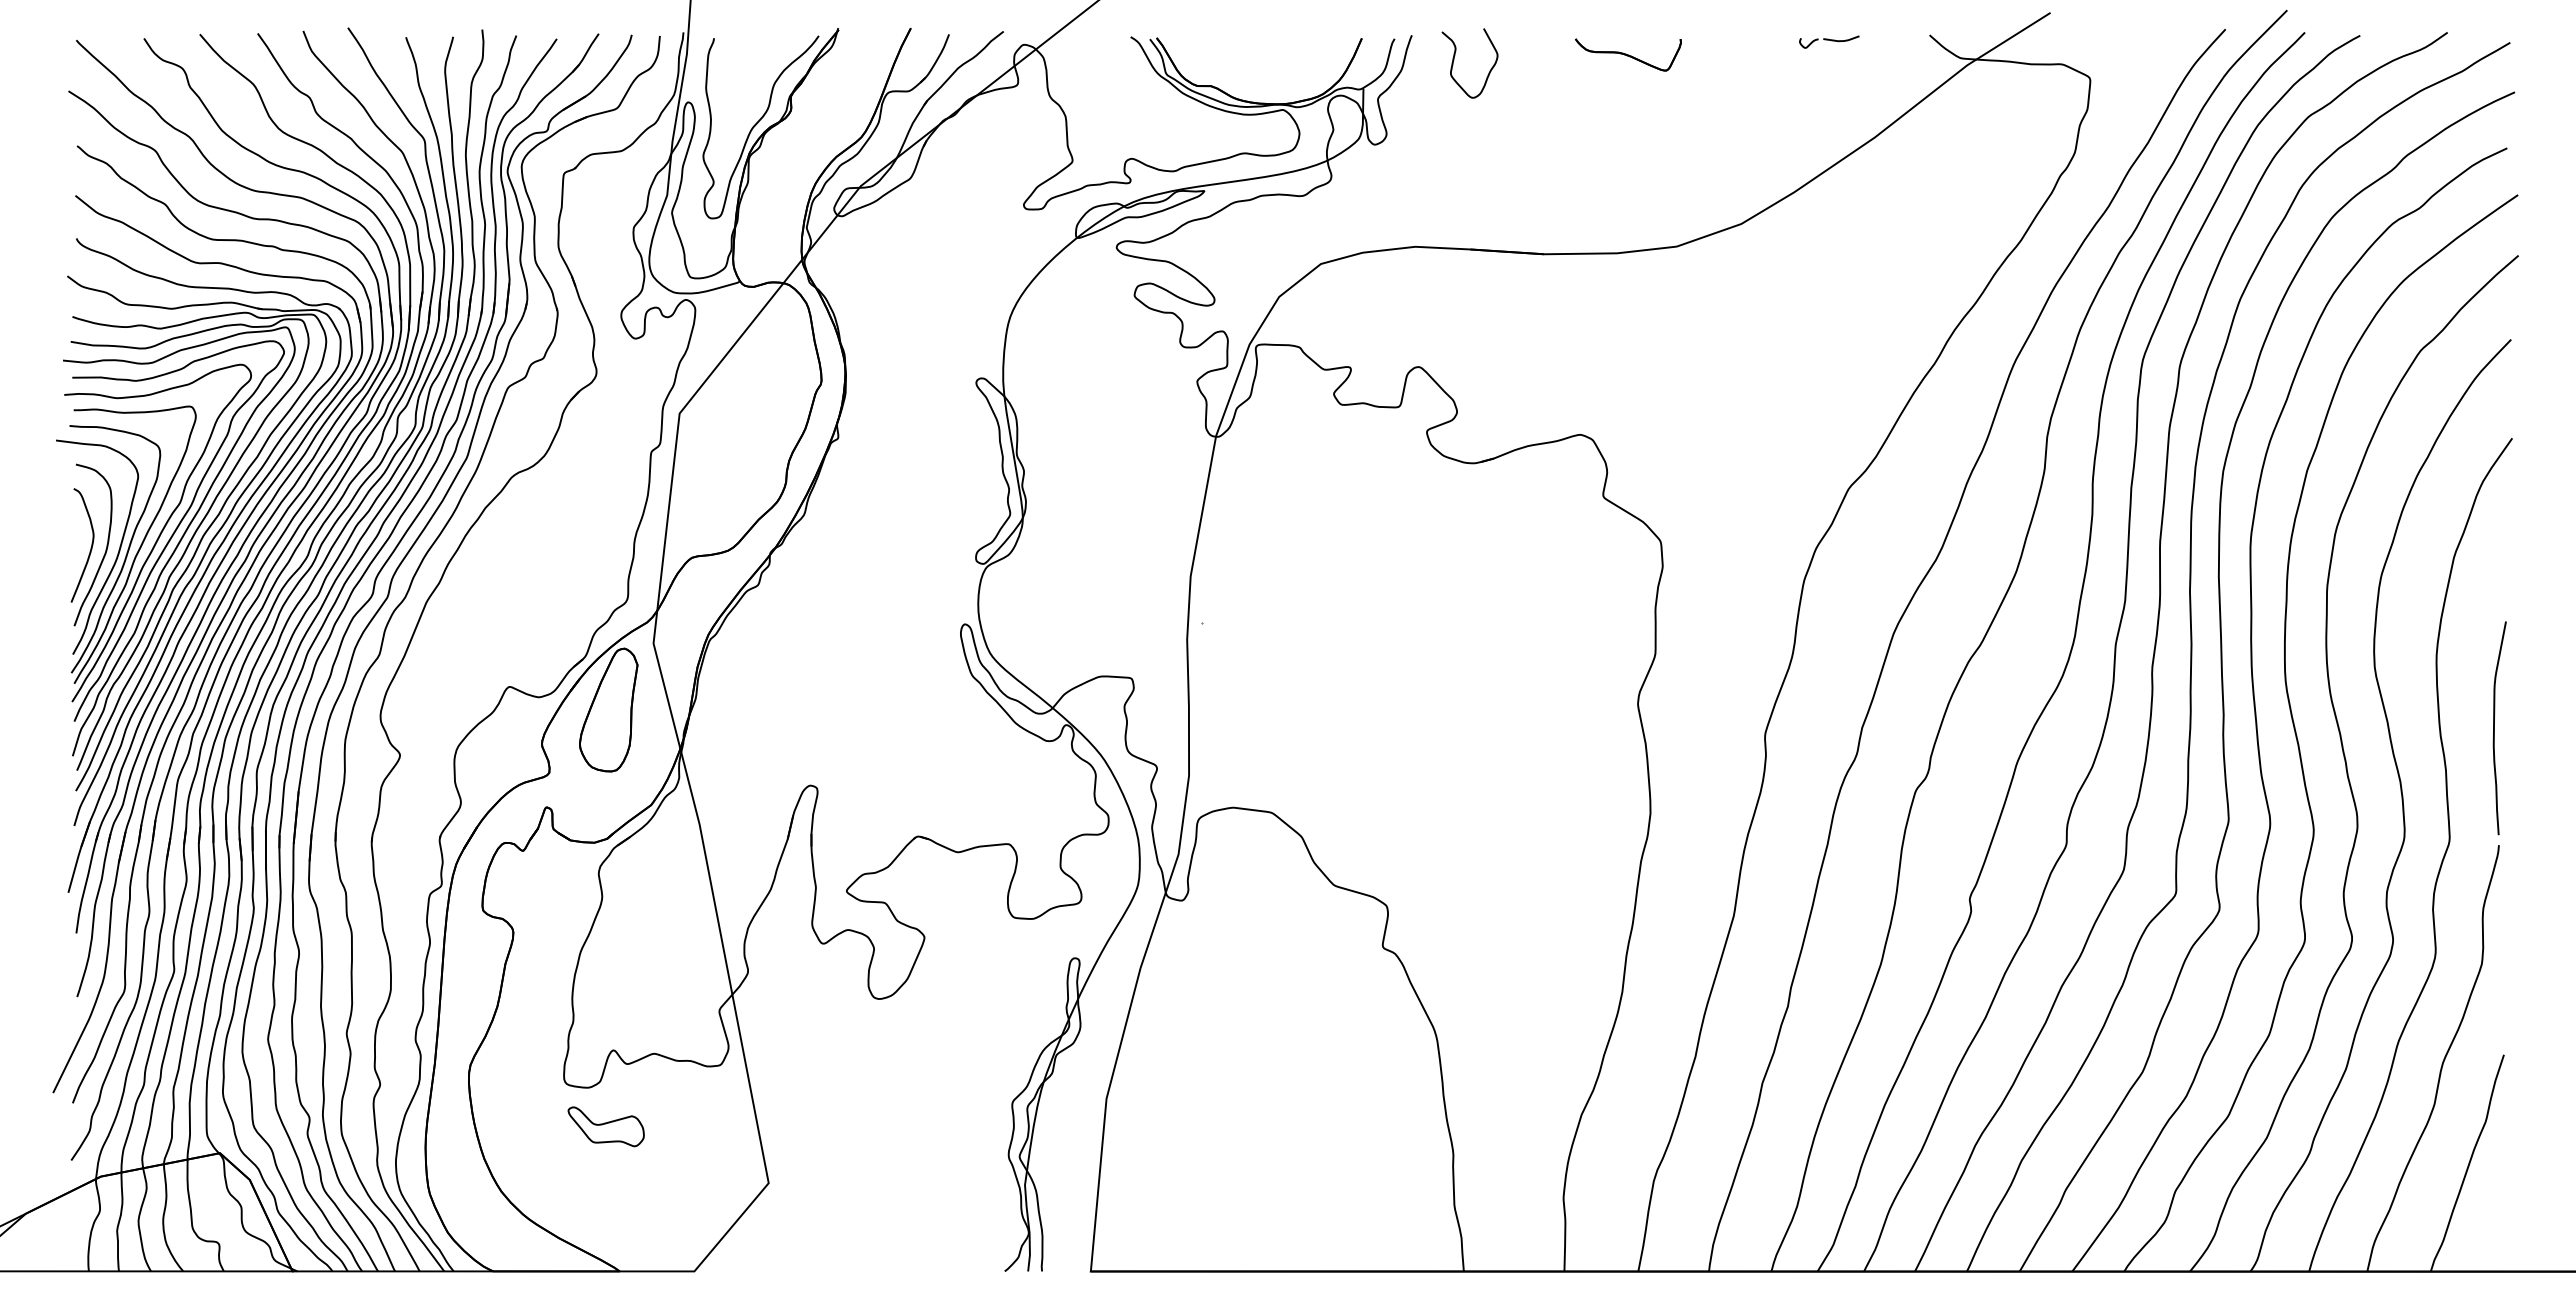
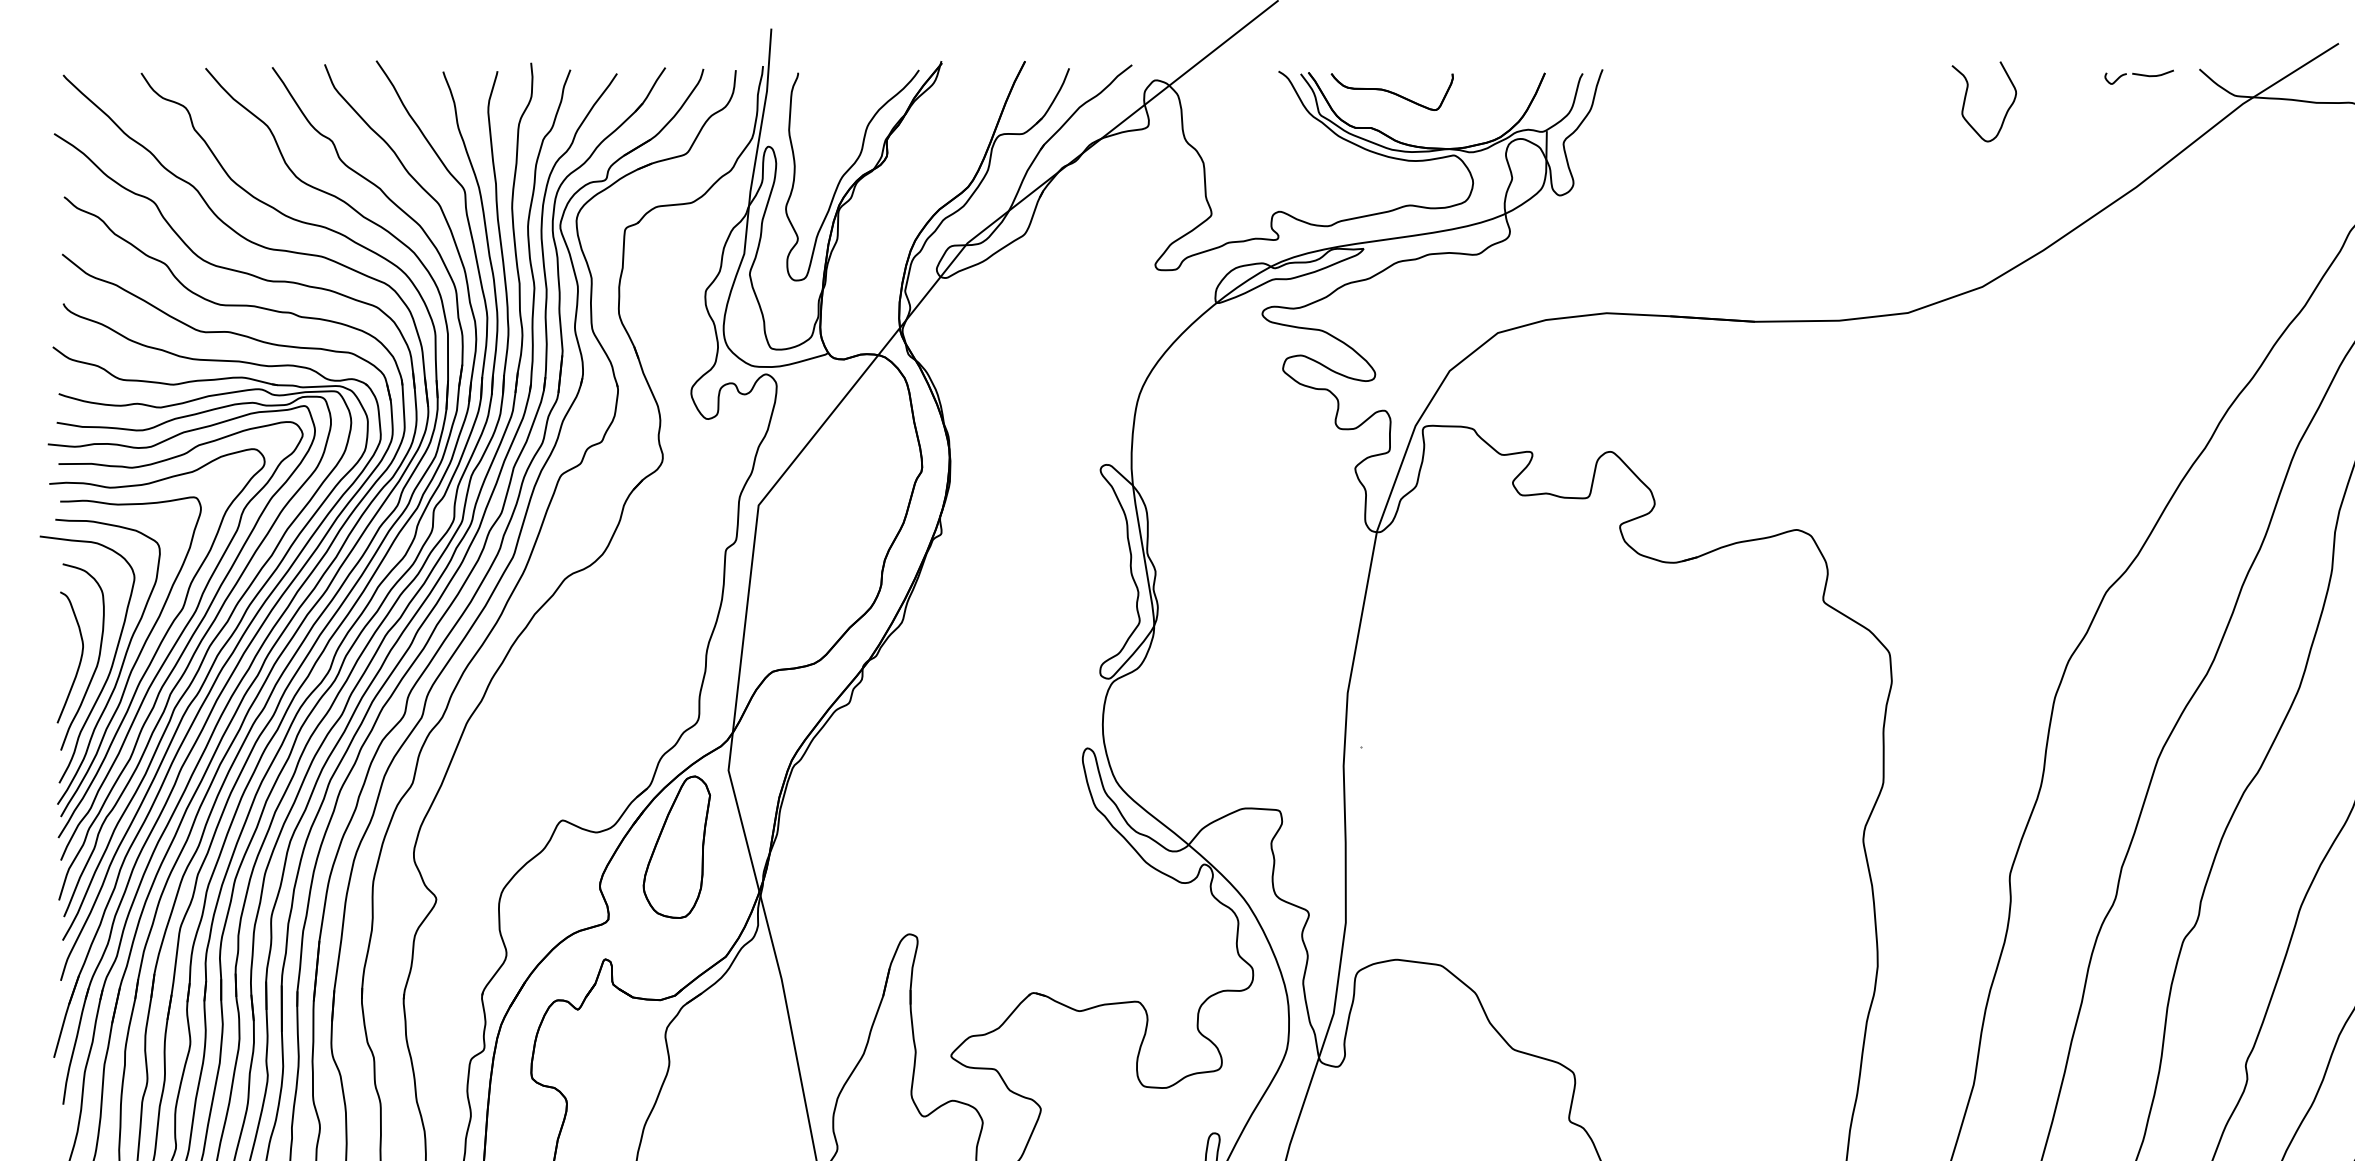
part: (1829, 41) -> (2139, 76), moved
part: (1628, 54) -> (1392, 91), moved
curve: (1454, 60) -> (1966, 98), moved

